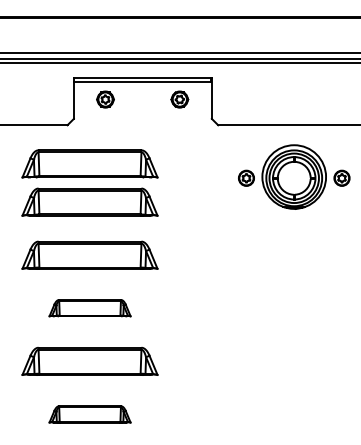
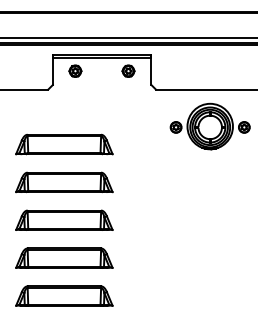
part: (90, 162) -> (64, 116), removed
part: (90, 307) -> (64, 219), size x1.67
part: (90, 413) -> (64, 295), size x1.67

